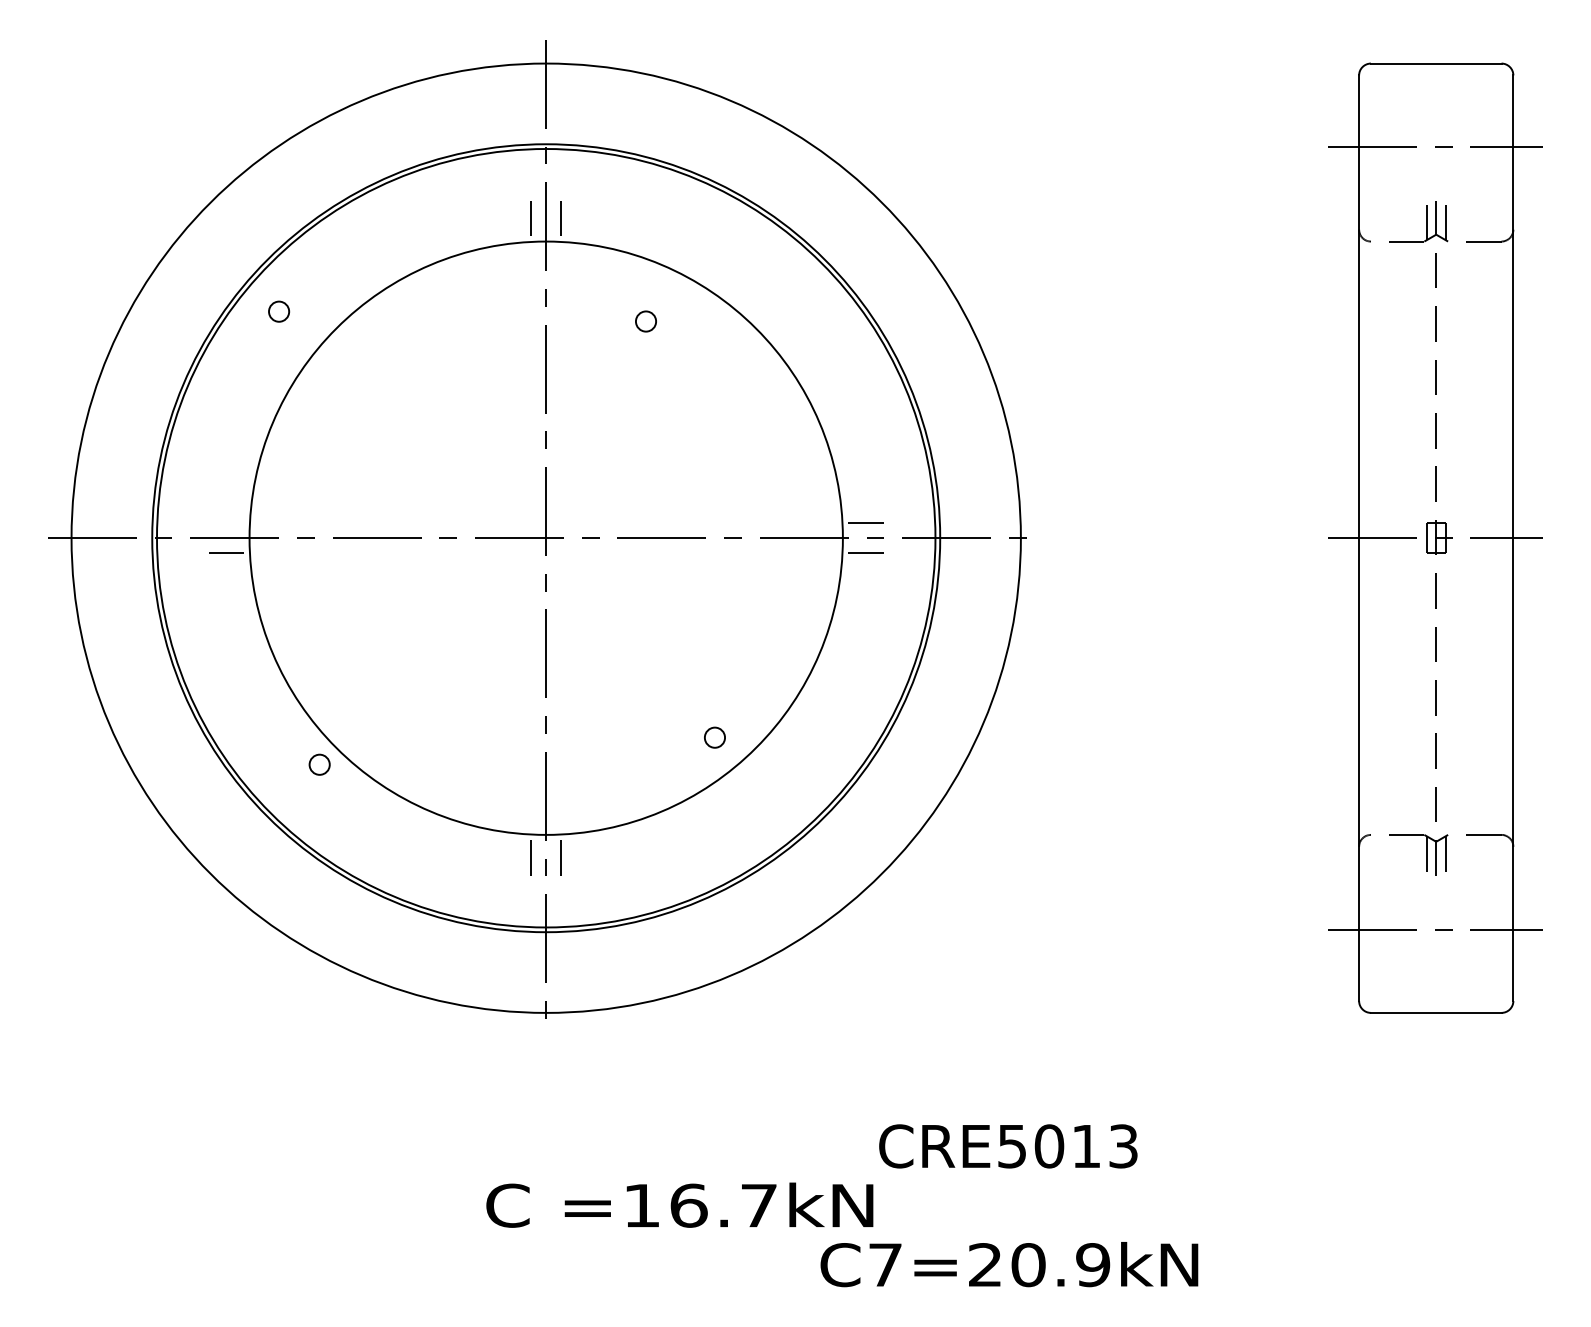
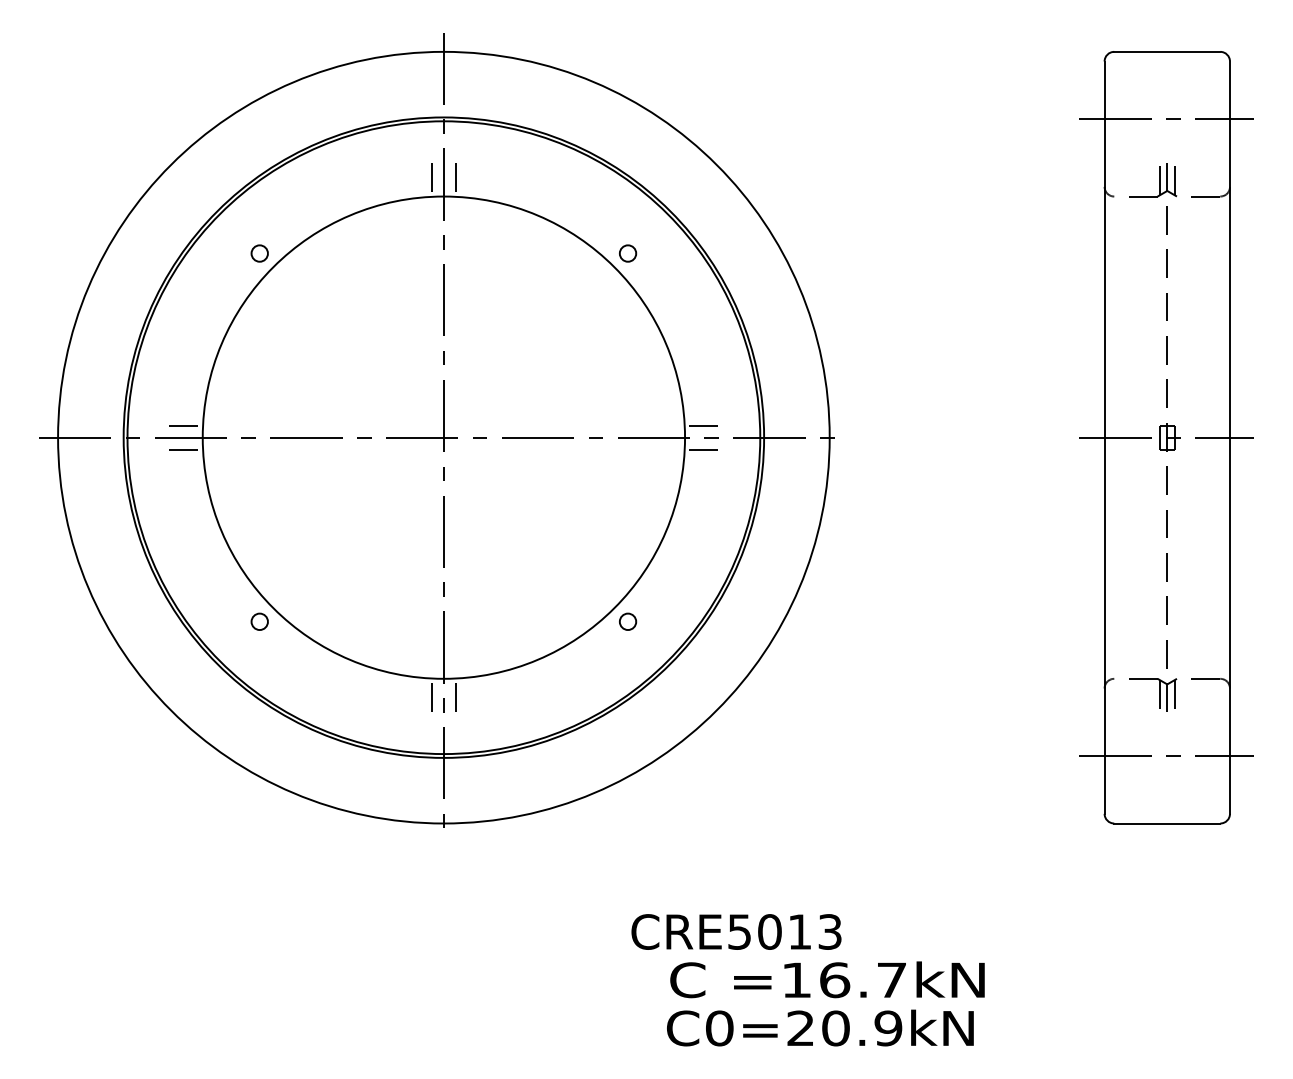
circle: (278, 311) -> (259, 253), moved
circle: (646, 321) -> (628, 253), moved
line: (229, 523) -> (186, 425), added
circle: (715, 737) -> (628, 621), moved
text: (1008, 1145) -> (736, 931), moved
text: (679, 1204) -> (827, 979), moved
text: (885, 1265) -> (719, 1028), C7=20.9kN -> C0=20.9kN

